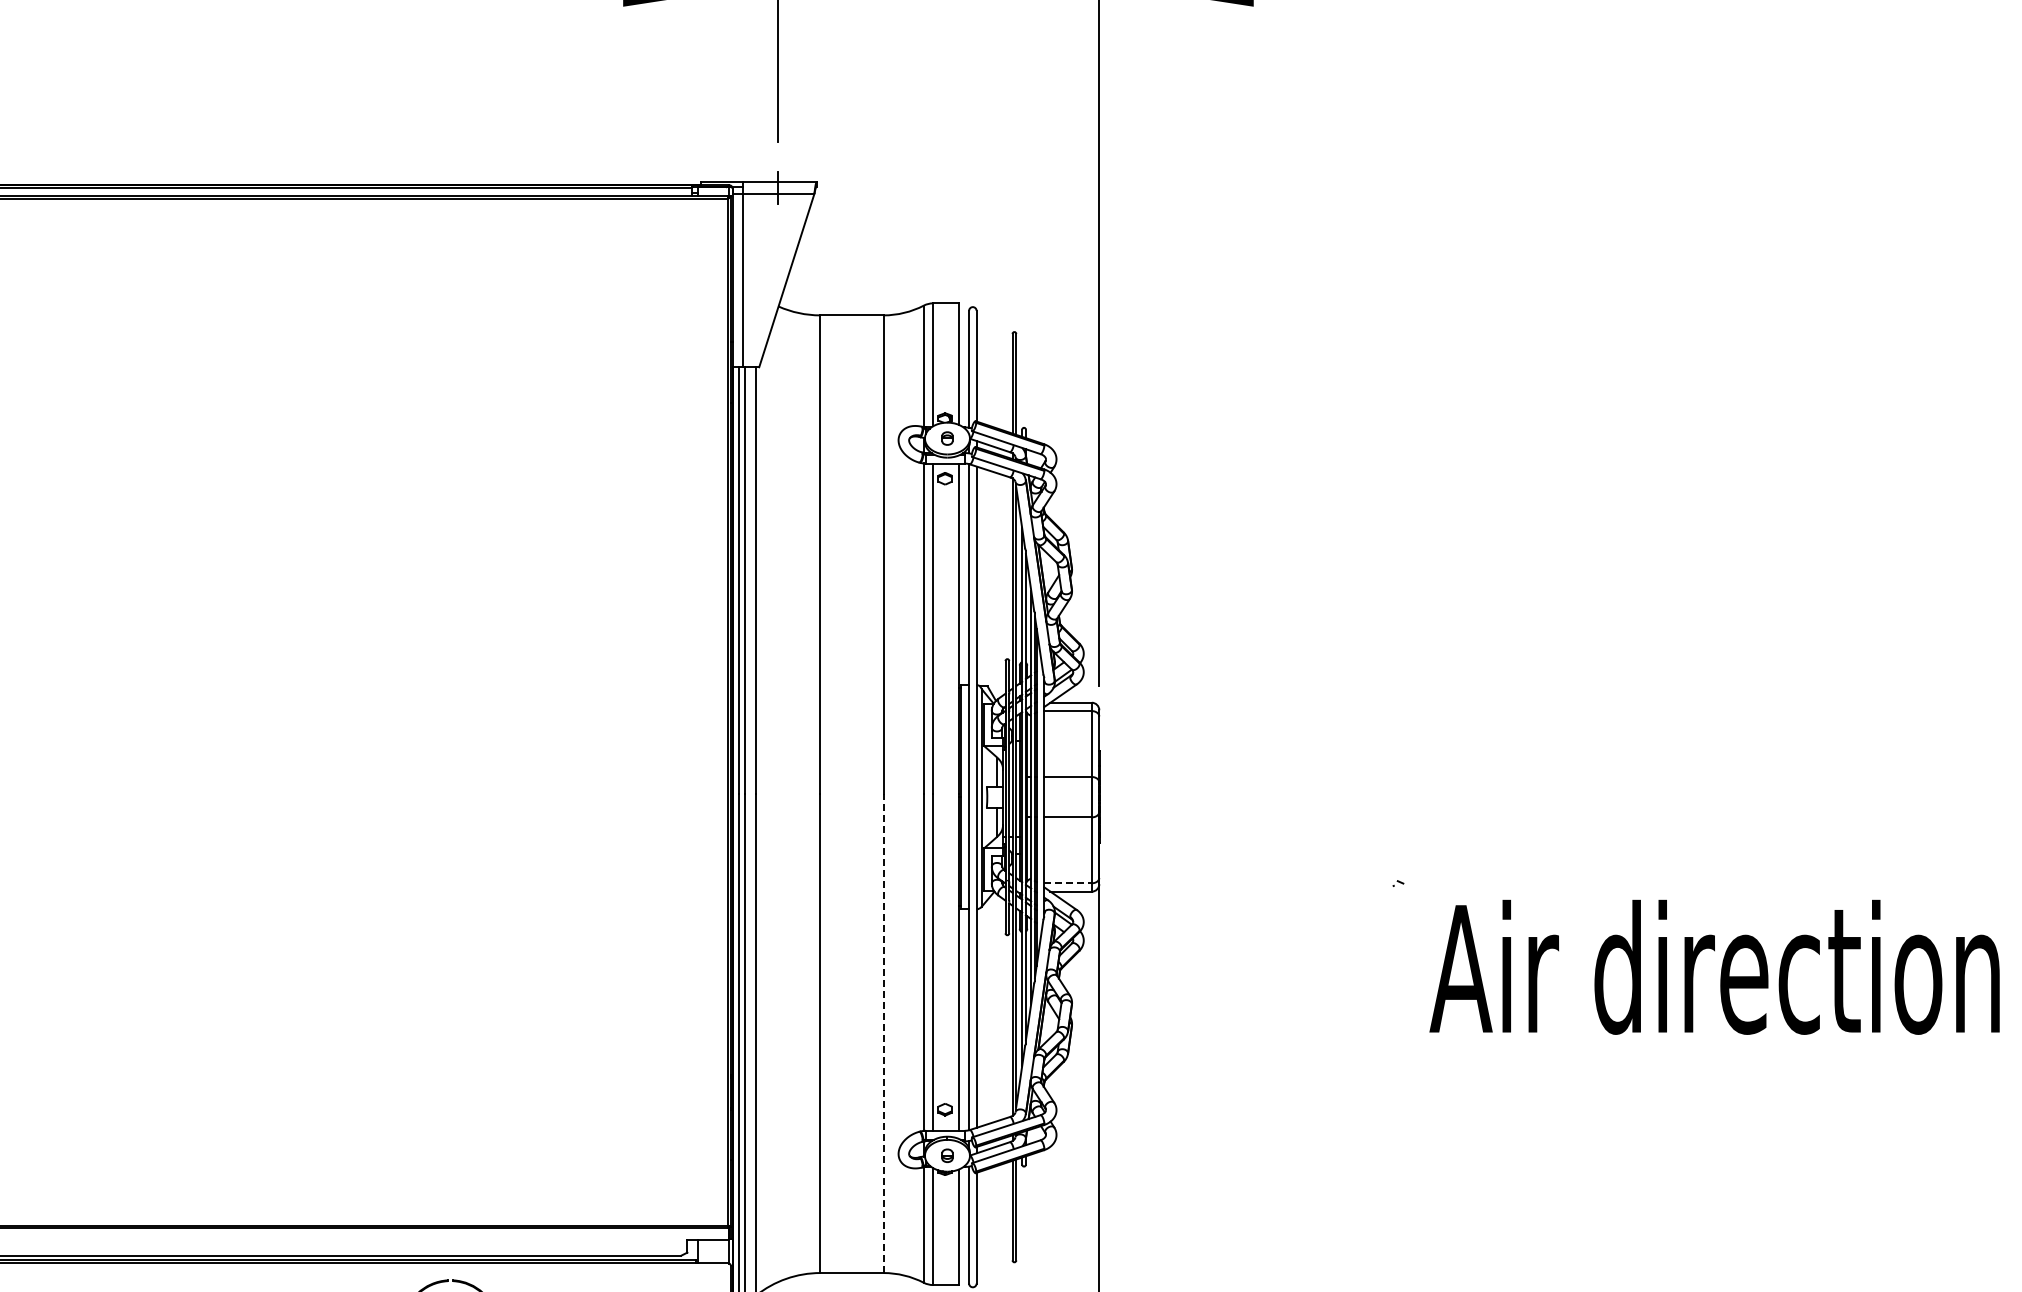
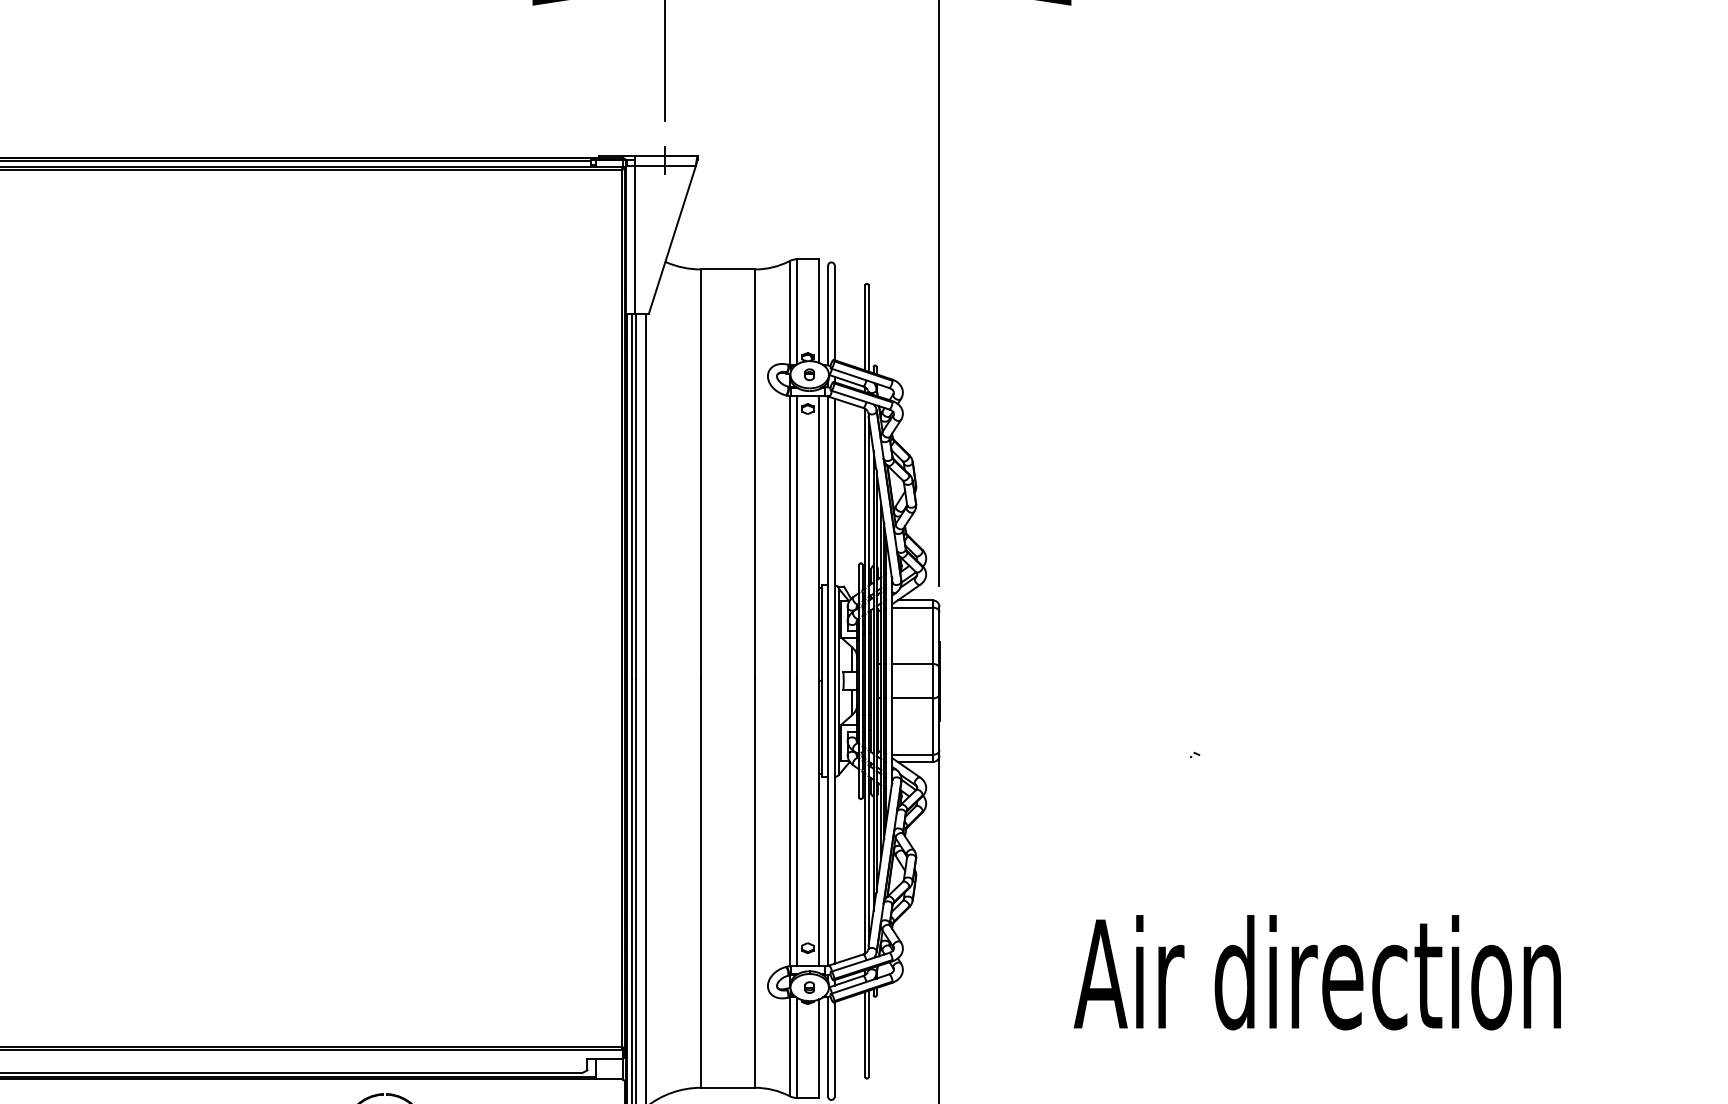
line: (1068, 883) -> (913, 754), dashed -> solid
text: (1714, 966) -> (1317, 971), moved
line: (883, 1033) -> (755, 883), dashed -> solid

